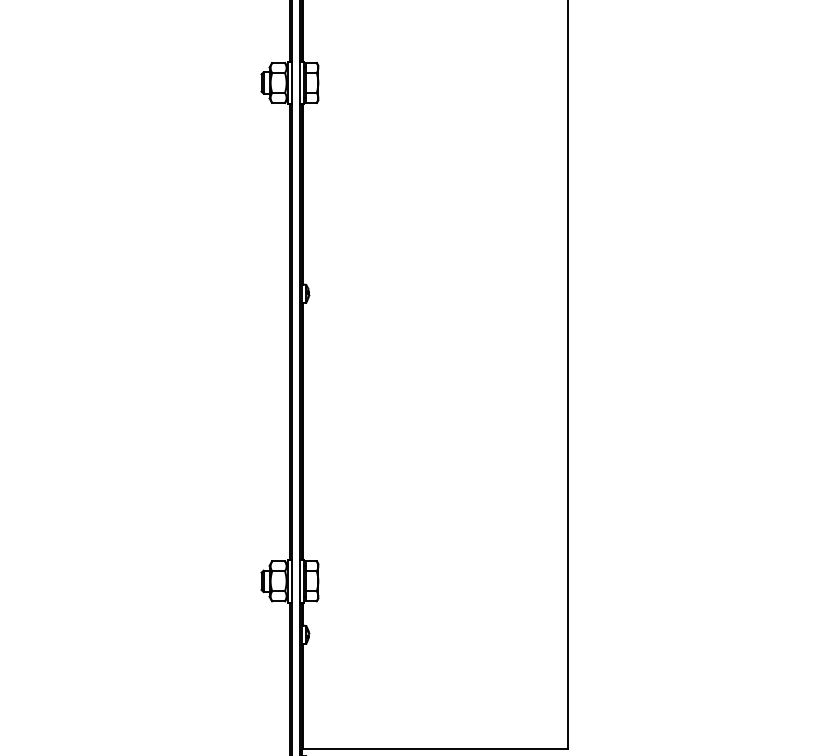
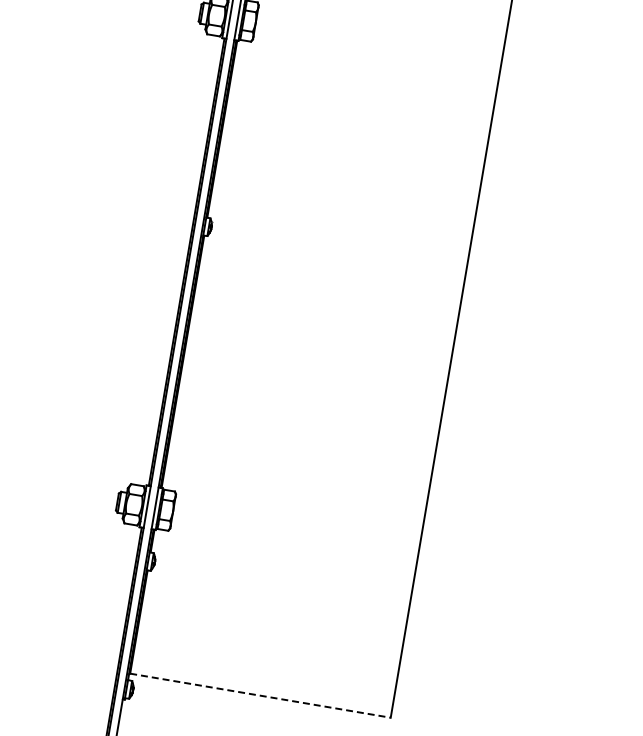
line: (435, 749) -> (260, 695), solid -> dashed

